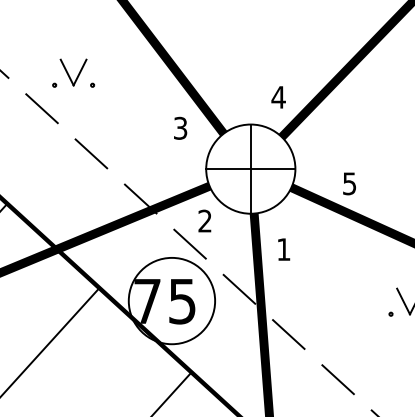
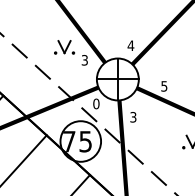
part: (73, 73) -> (64, 47), moved
text: (205, 220) -> (96, 103), 2 -> 0
text: (284, 249) -> (133, 117), 1 -> 3

